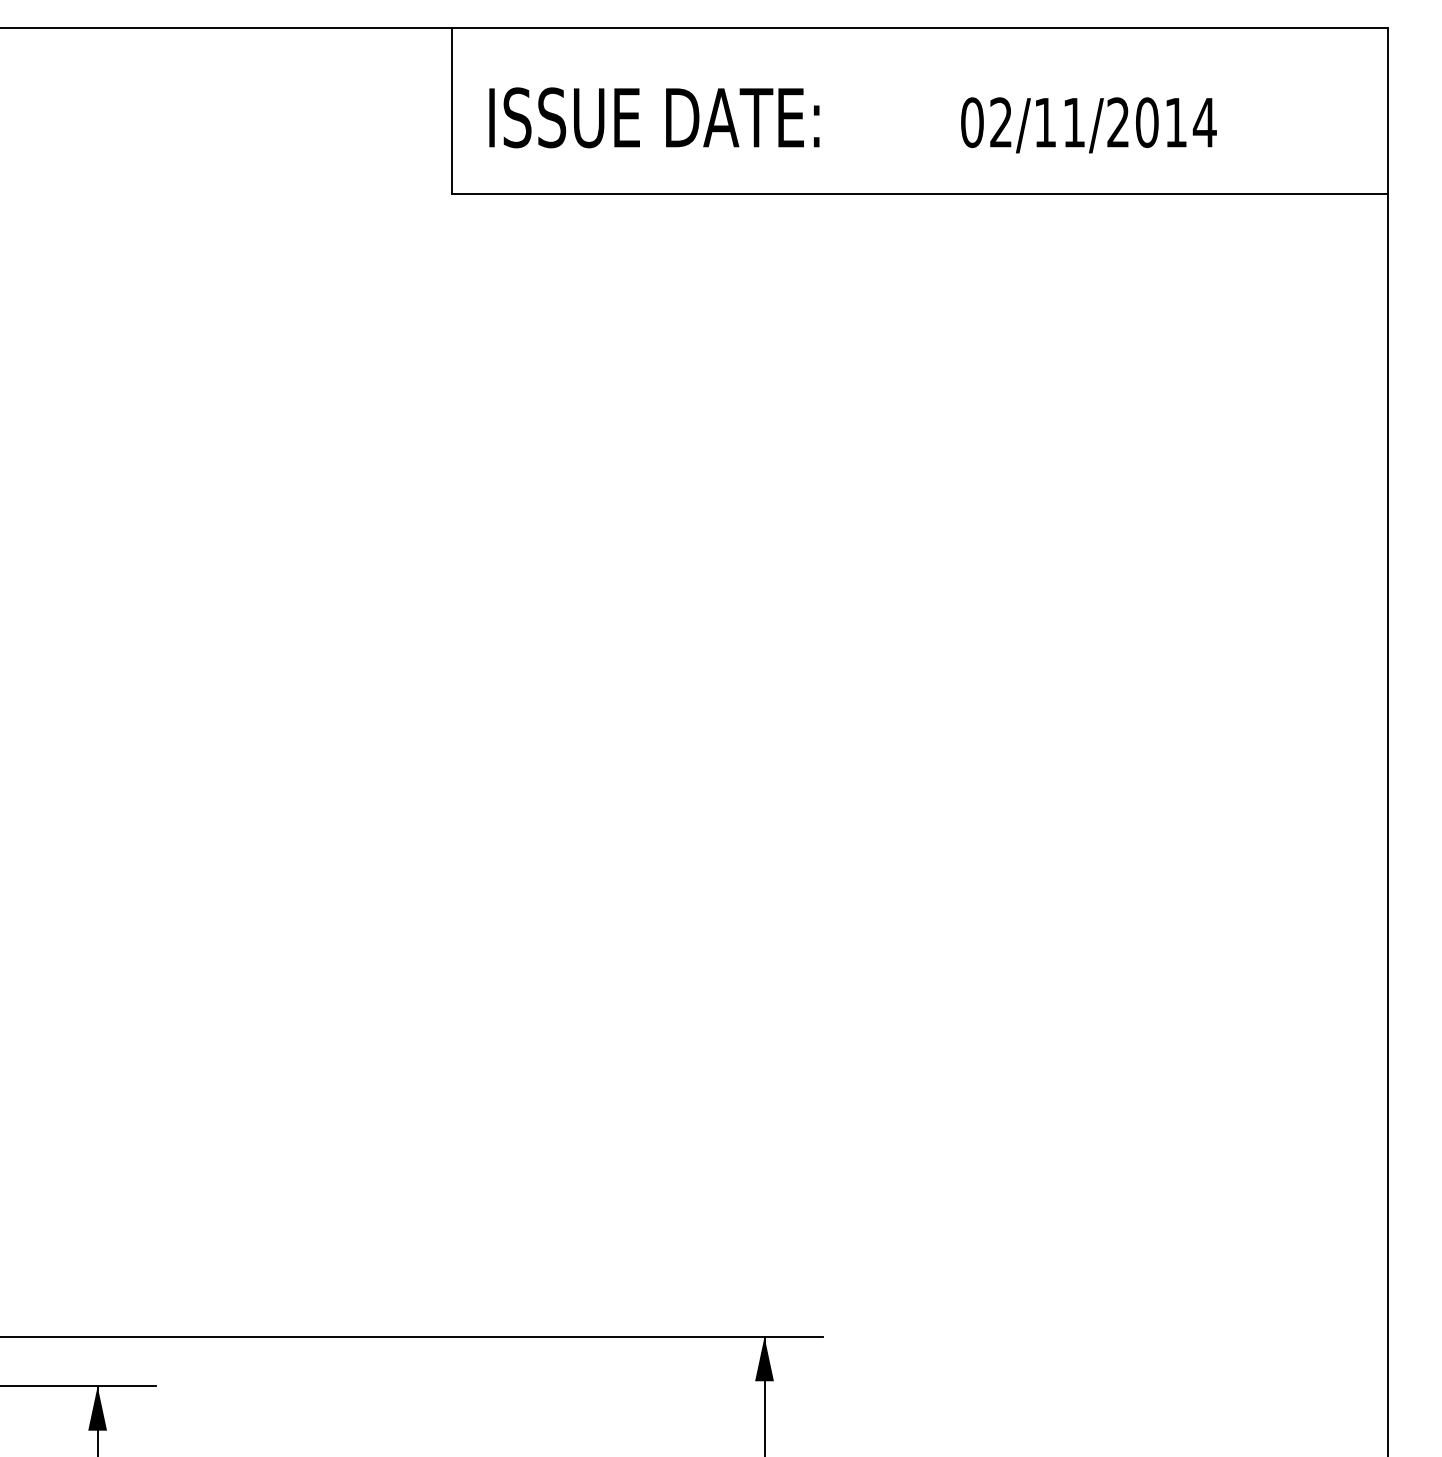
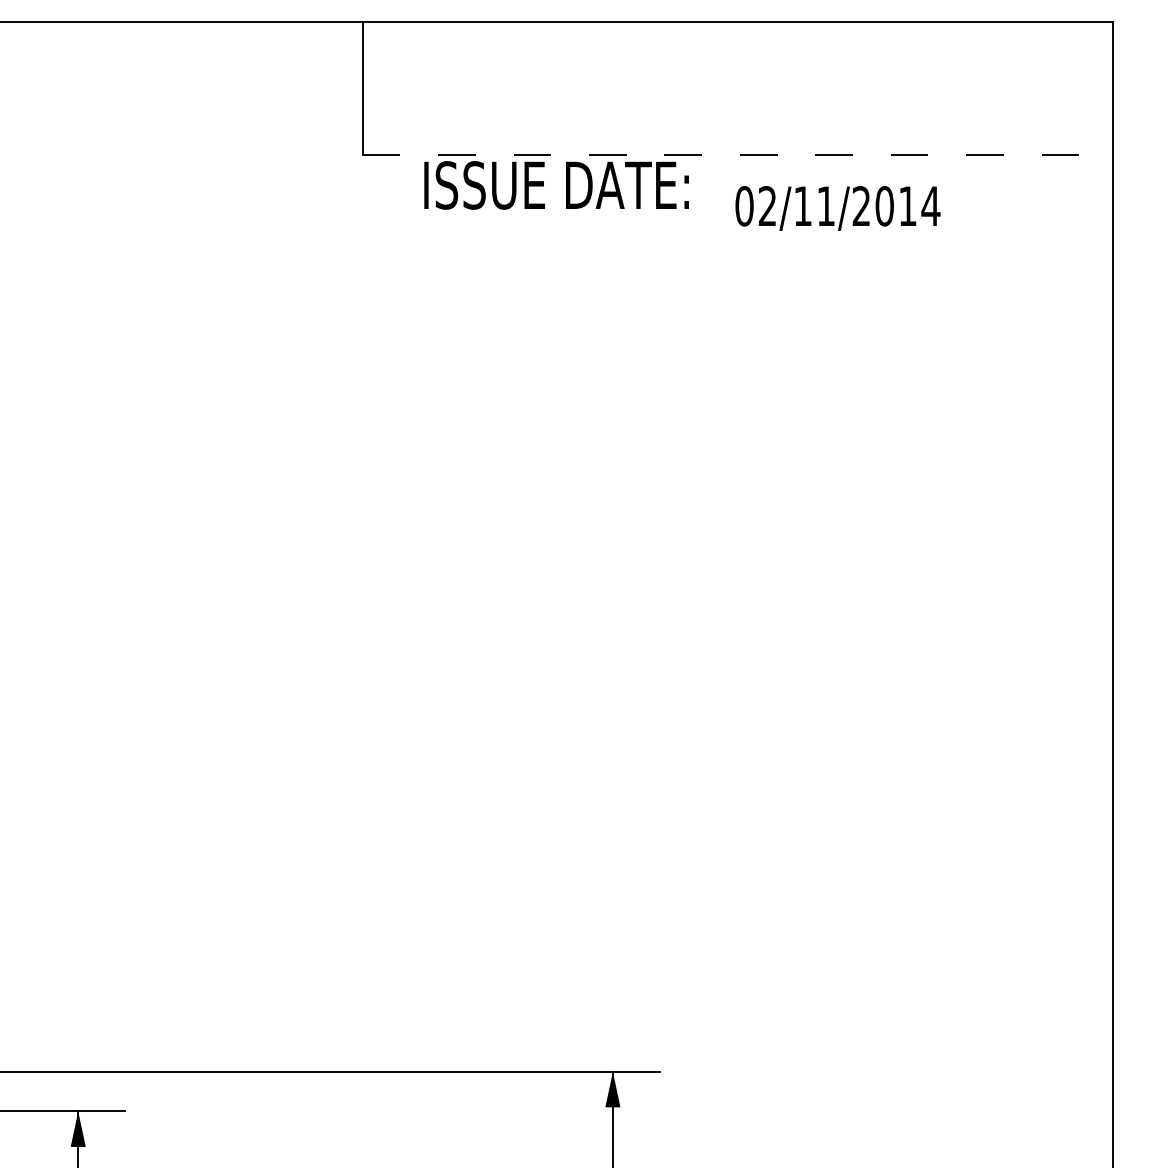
text: (654, 117) -> (556, 185), moved
text: (1088, 125) -> (837, 208), moved
line: (921, 194) -> (738, 155), solid -> dashed

